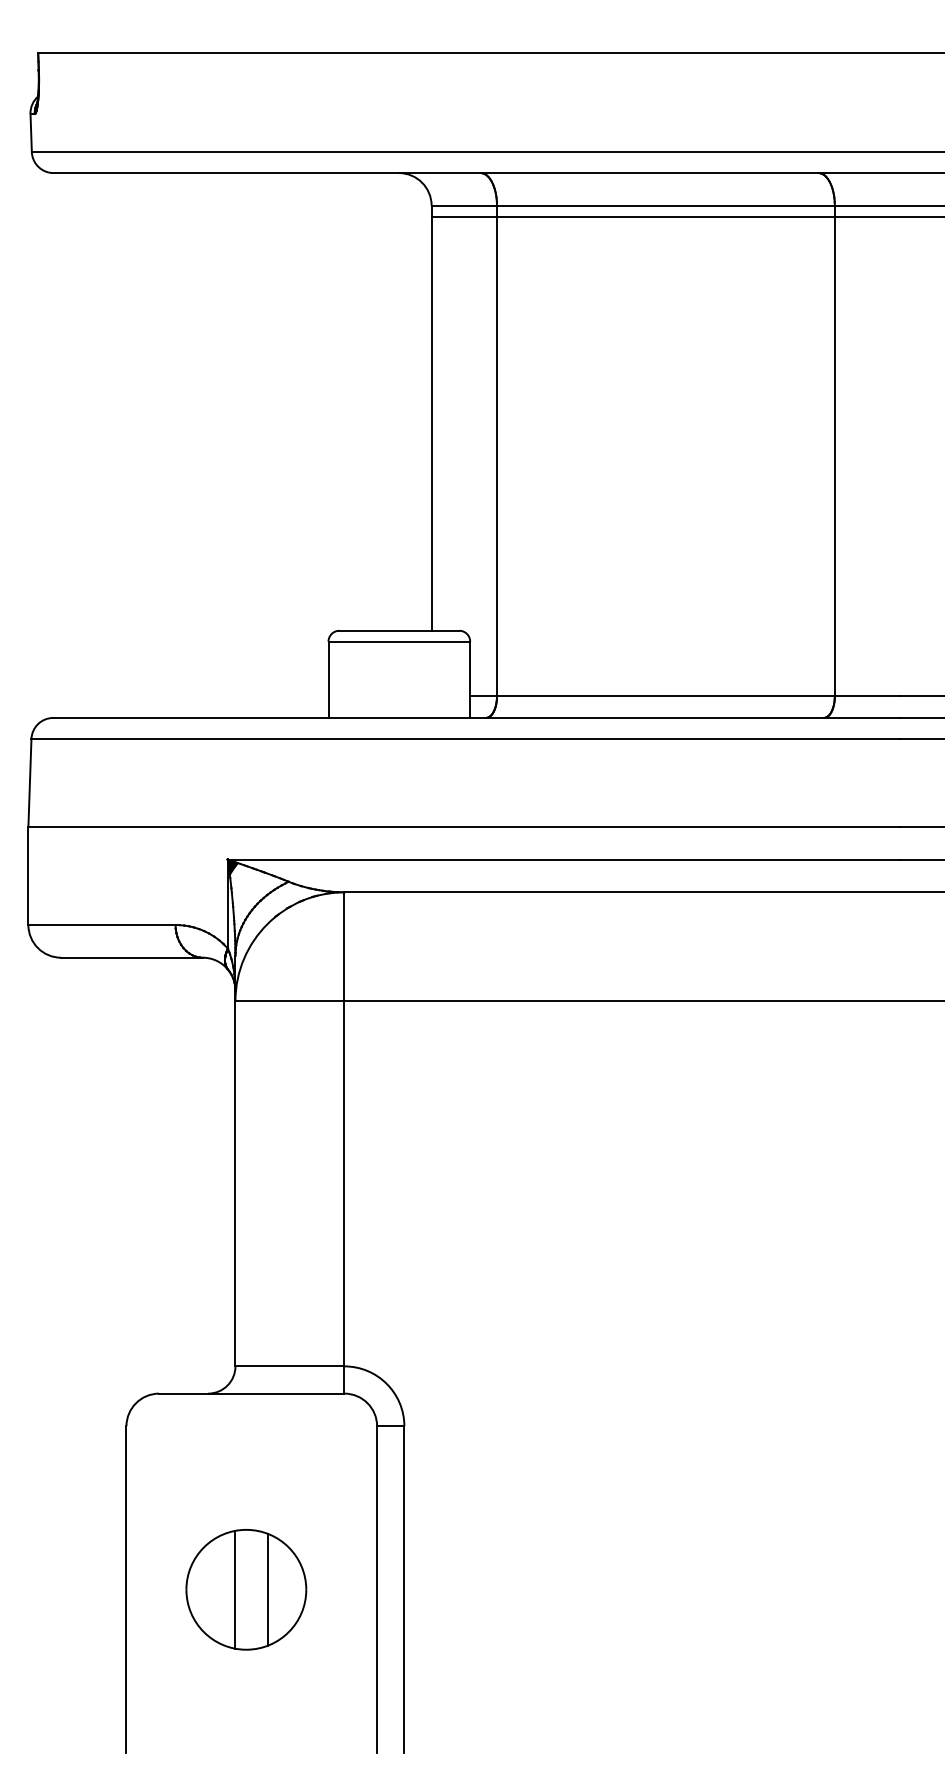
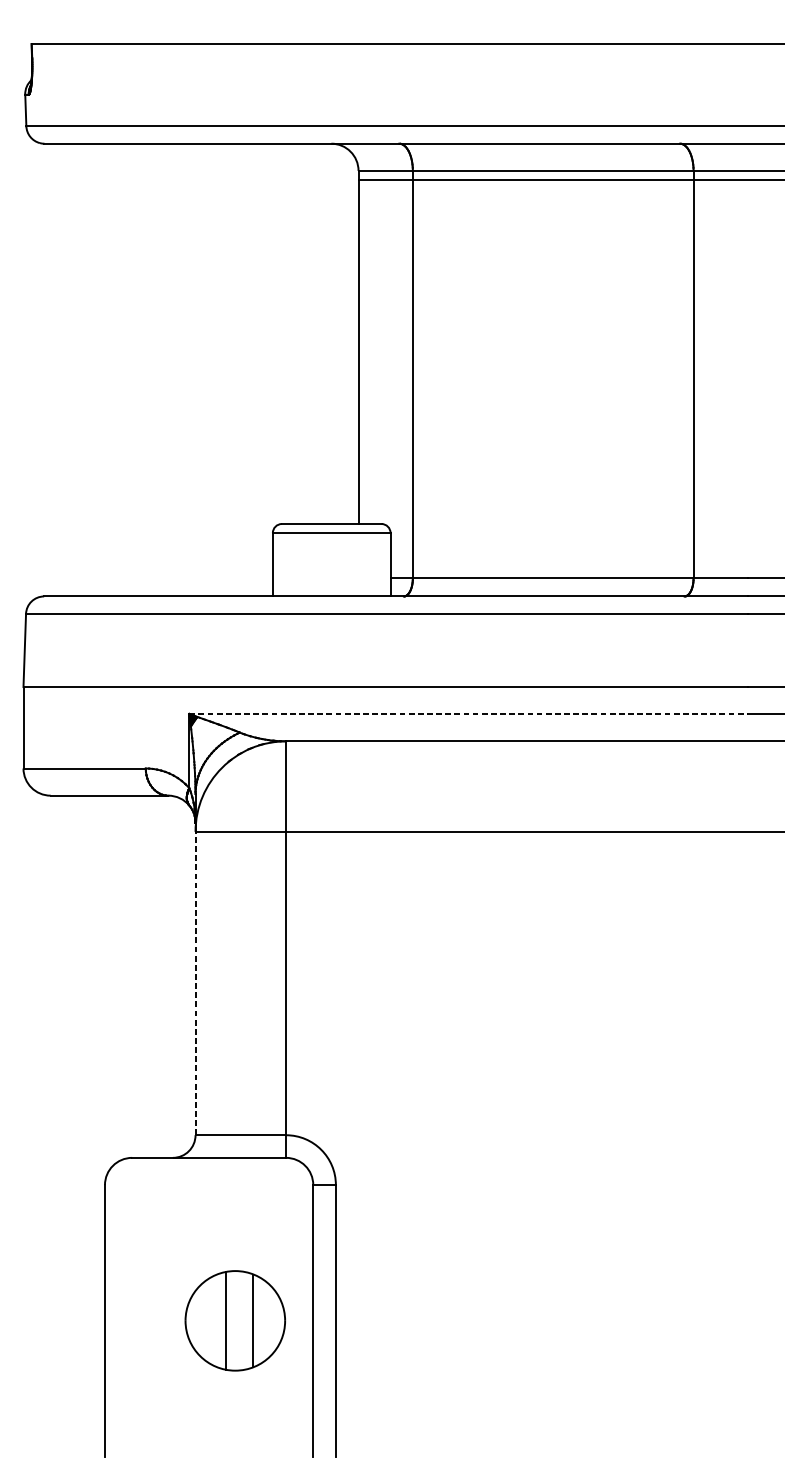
line: (564, 859) -> (468, 714), solid -> dashed
line: (235, 1183) -> (195, 983), solid -> dashed
part: (246, 1589) -> (235, 1320), moved

